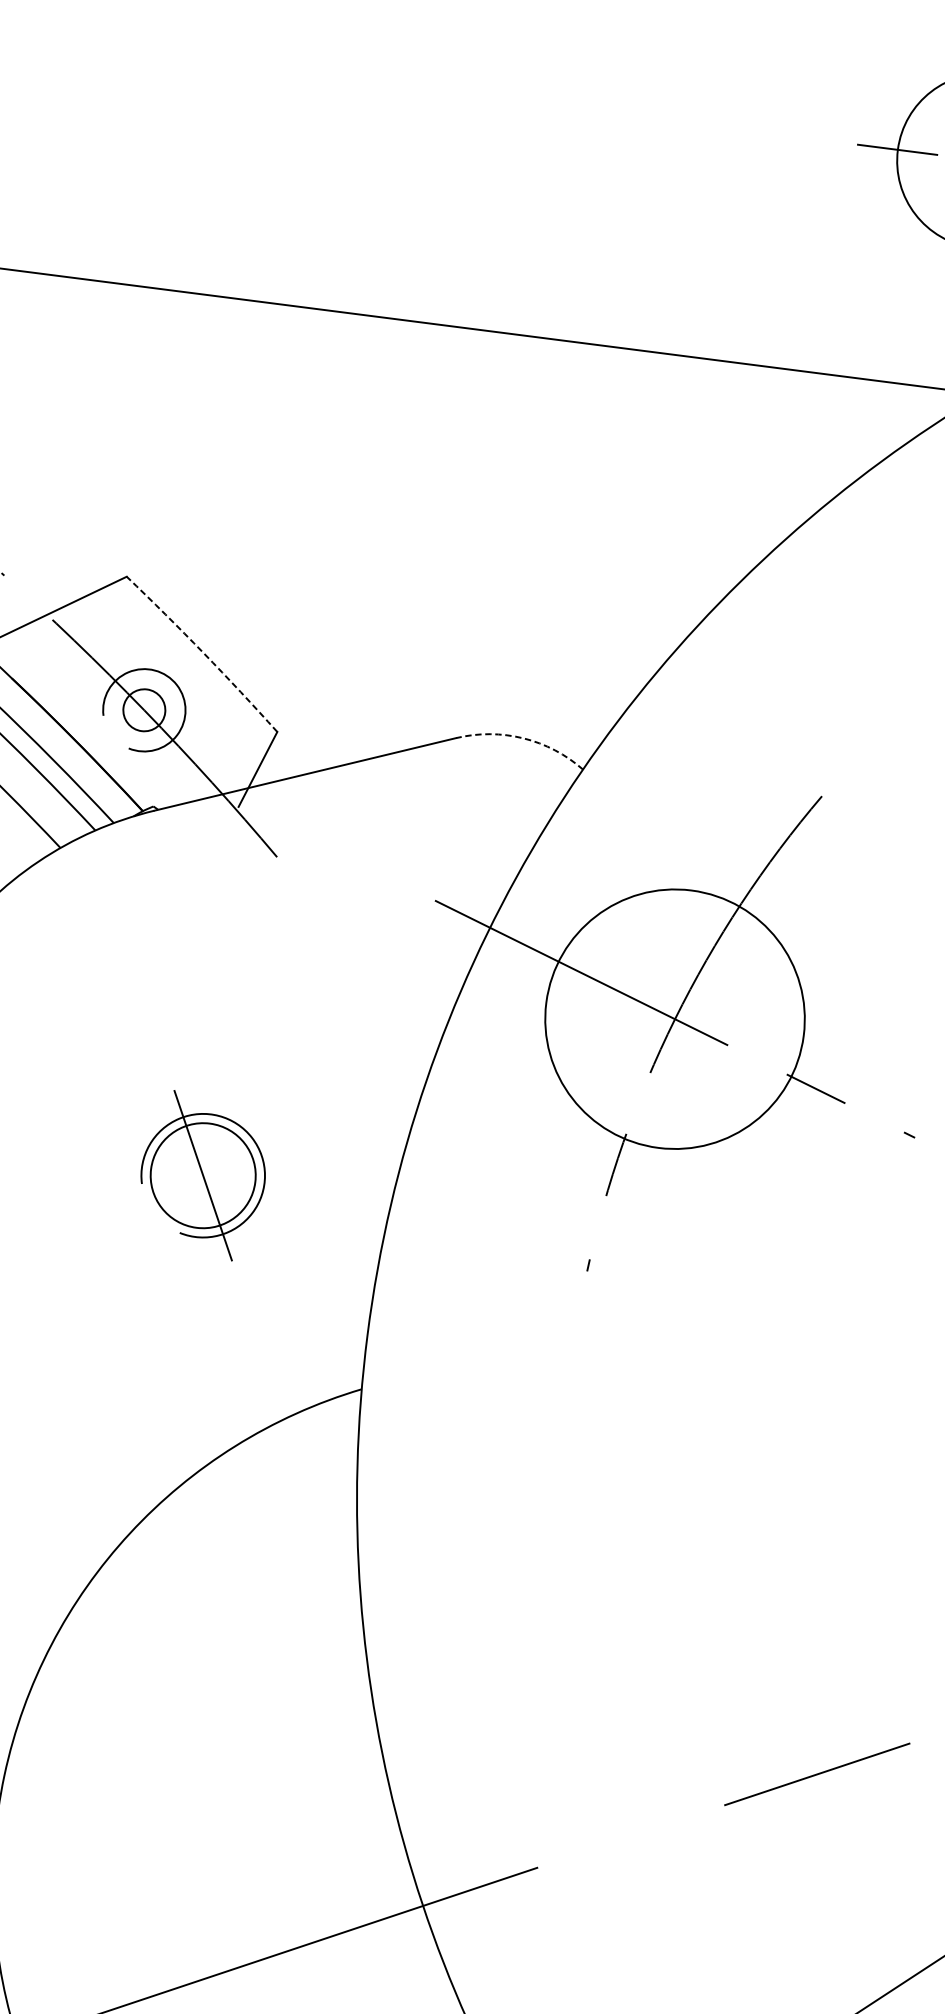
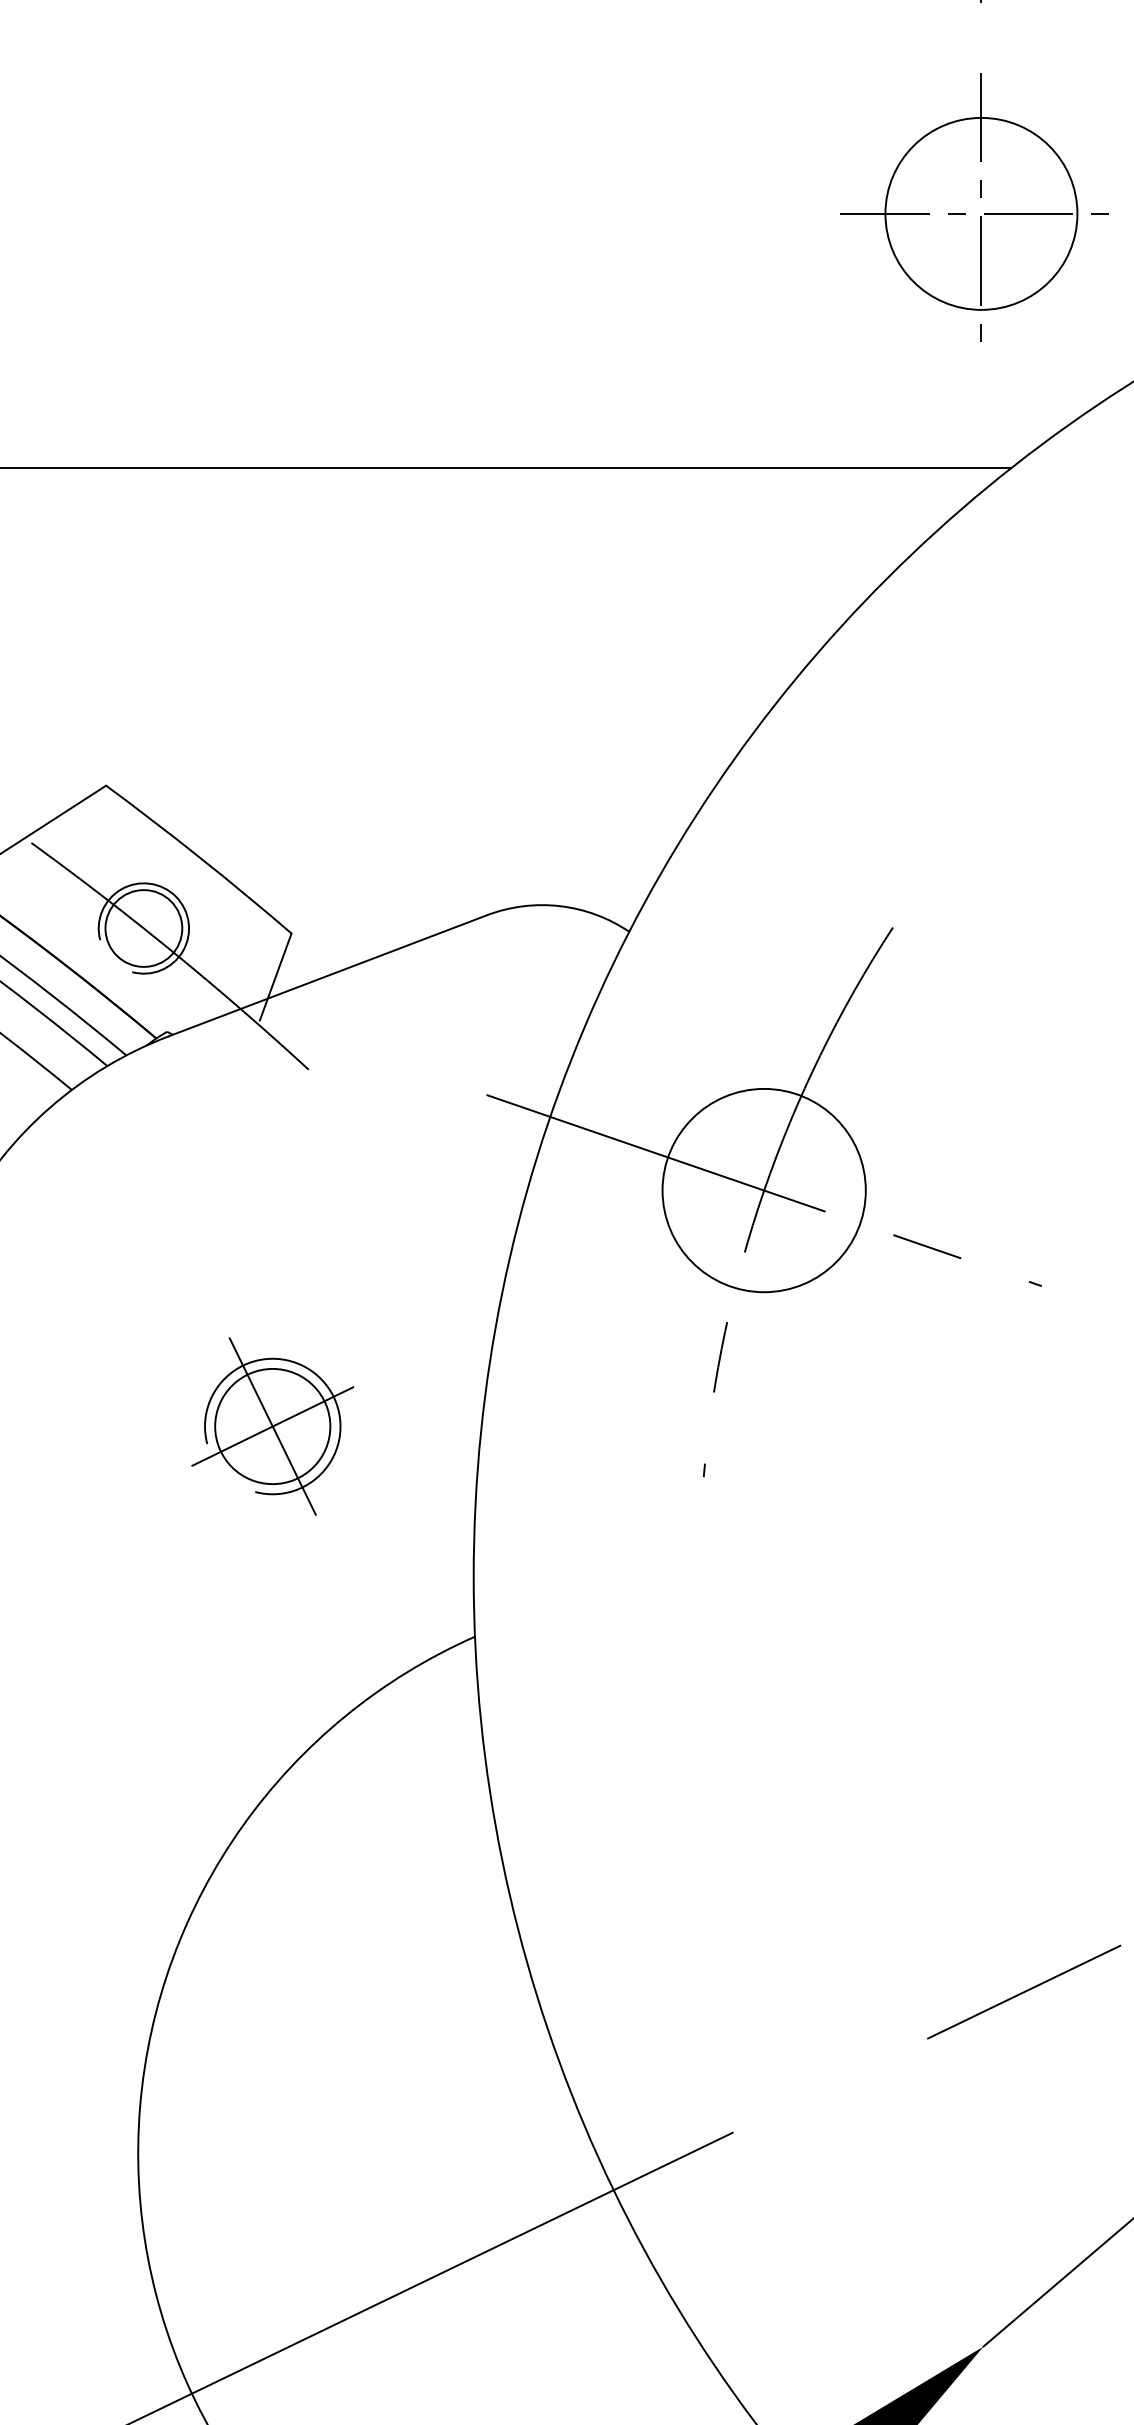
arc: (203, 652) -> (200, 857), dashed -> solid
circle: (144, 710) -> (143, 928), size x1.67
arc: (523, 738) -> (560, 906), dashed -> solid
circle: (674, 1019) -> (763, 1190), size x0.71
line: (202, 1175) -> (272, 1426), added

